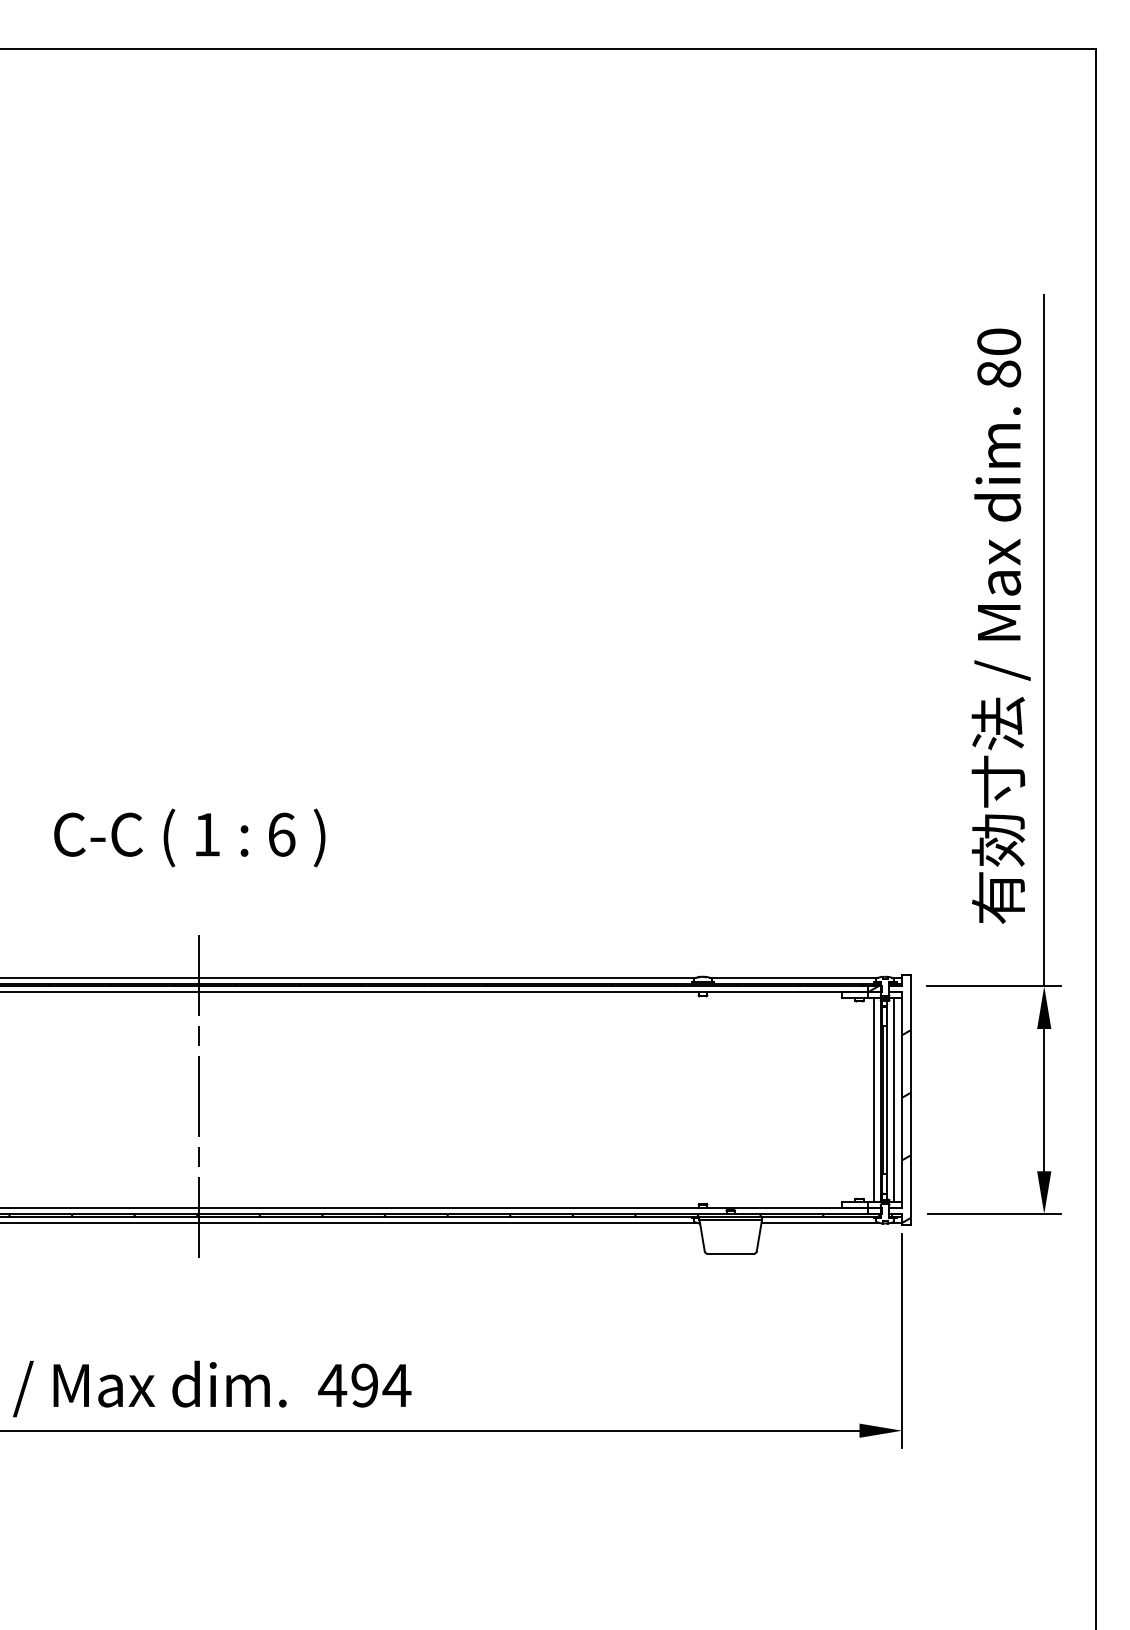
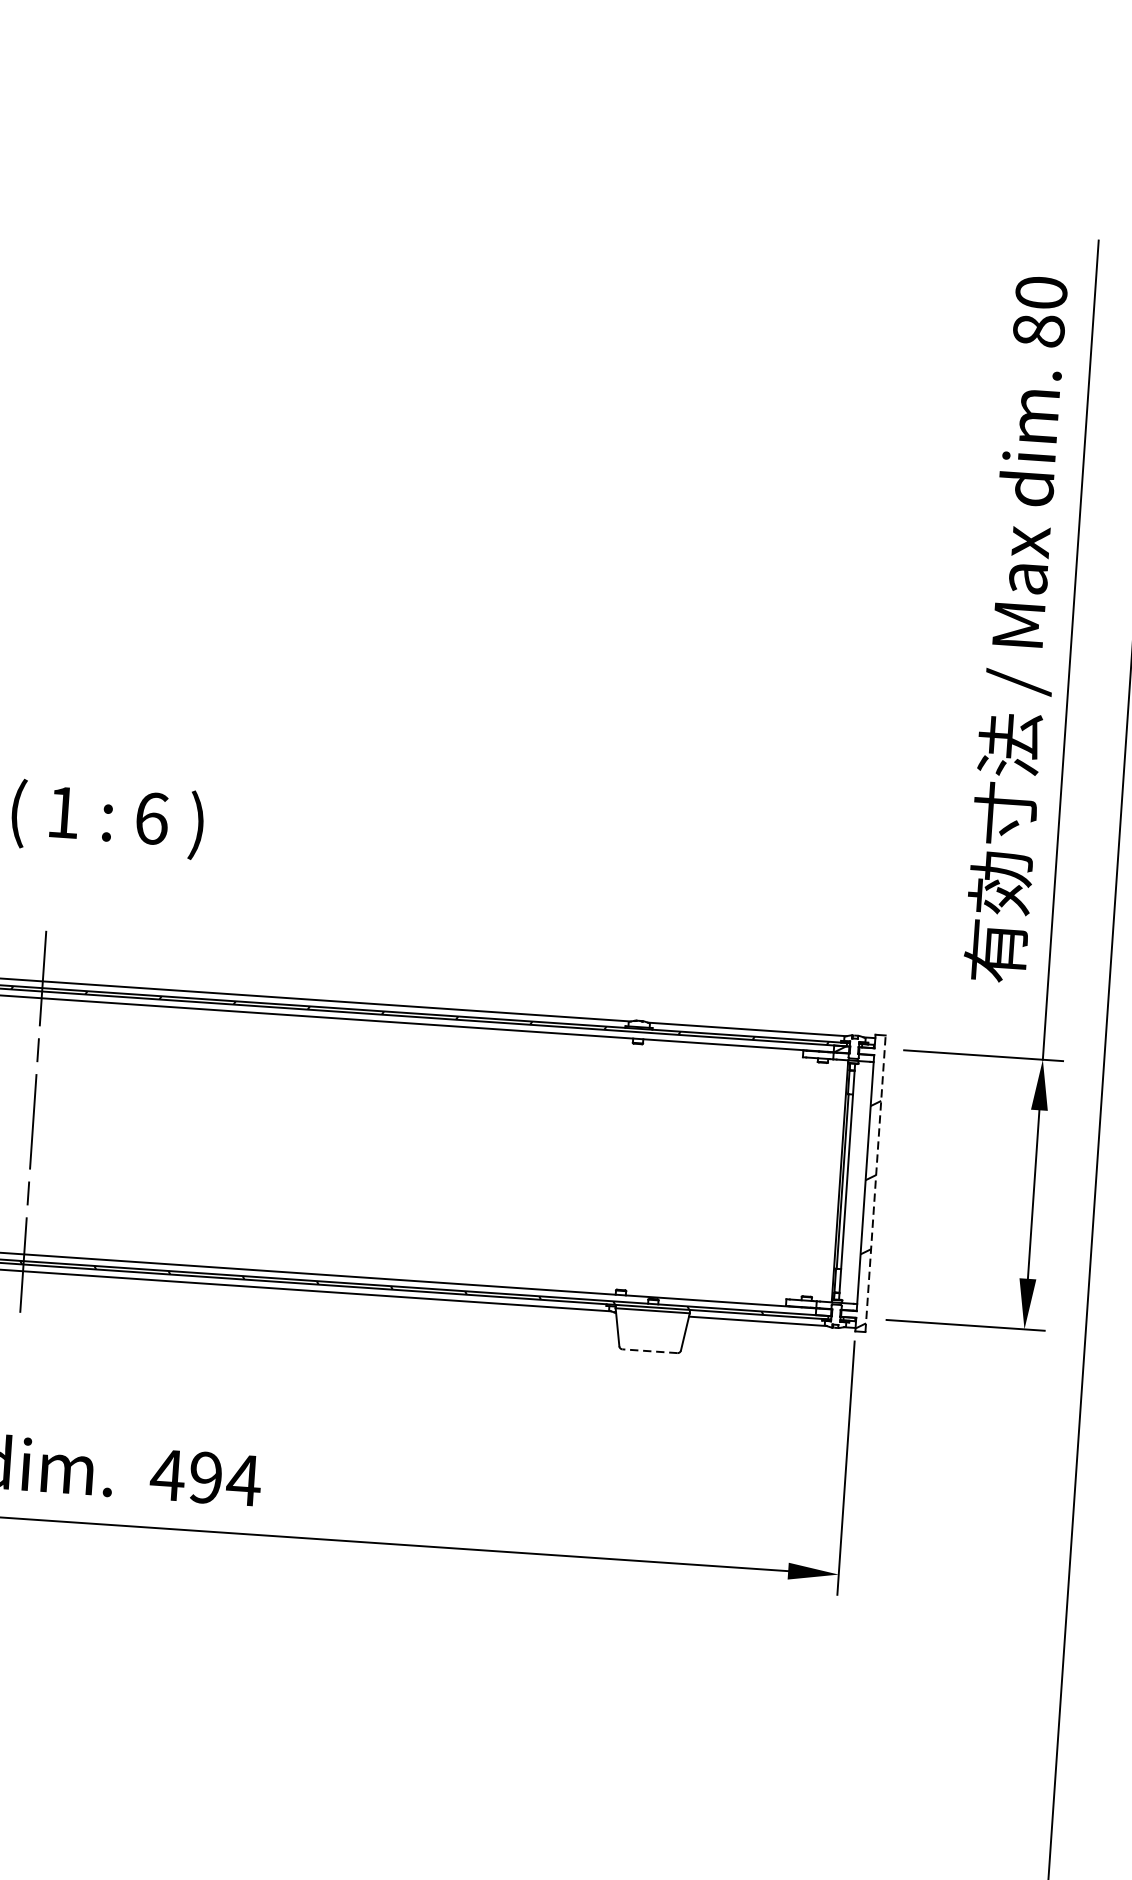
line: (910, 1099) -> (875, 1182), solid -> dashed
line: (873, 1100) -> (831, 1181), removed
line: (893, 1100) -> (855, 1182), removed
line: (730, 1253) -> (649, 1350), solid -> dashed

